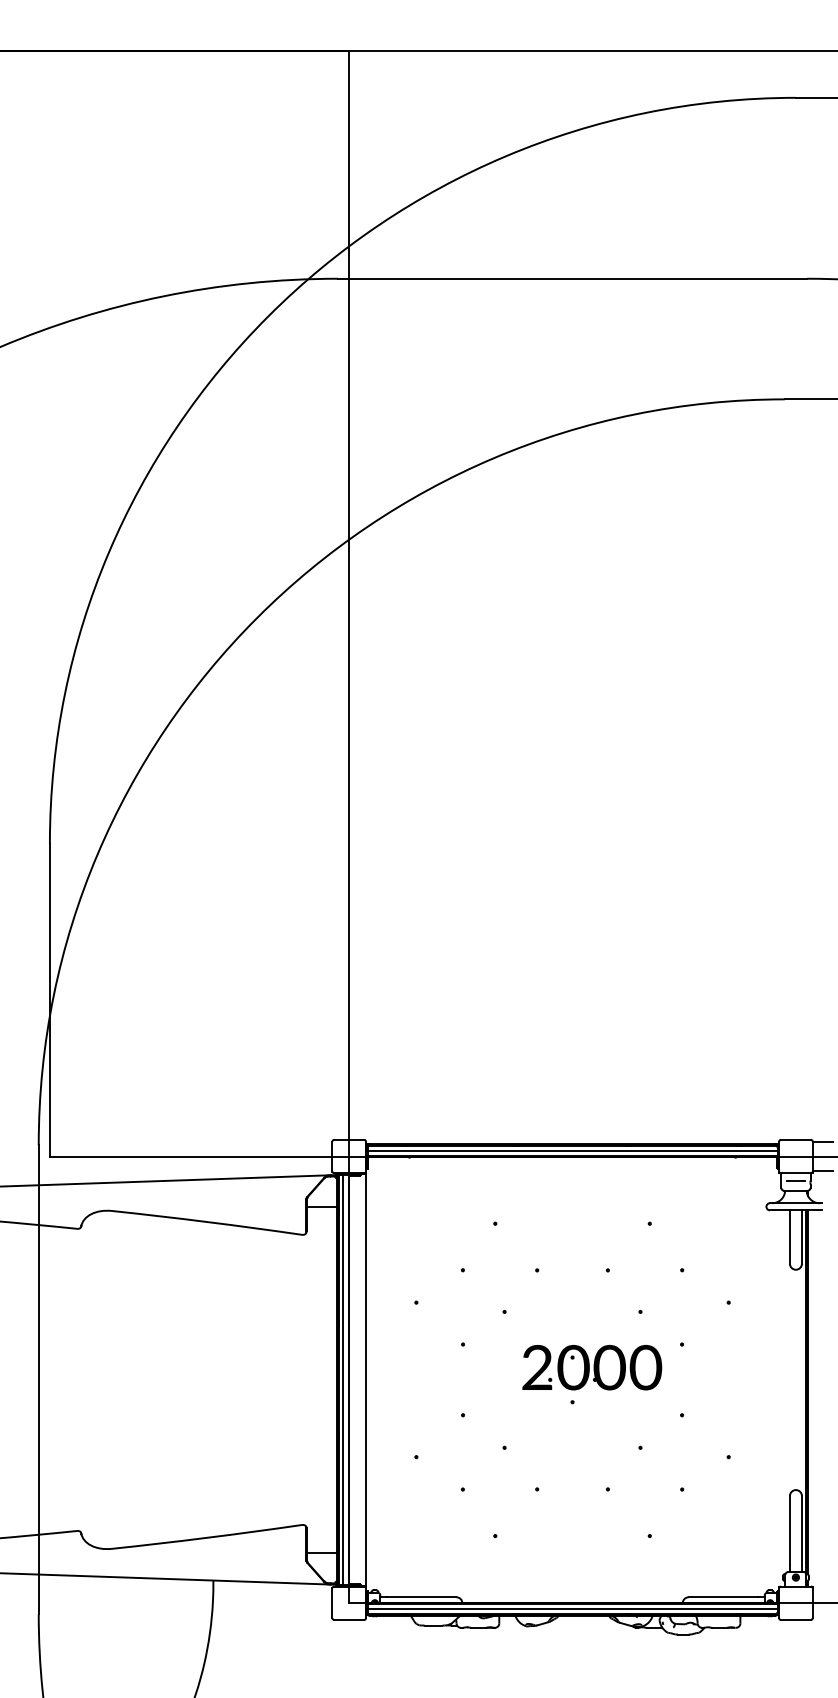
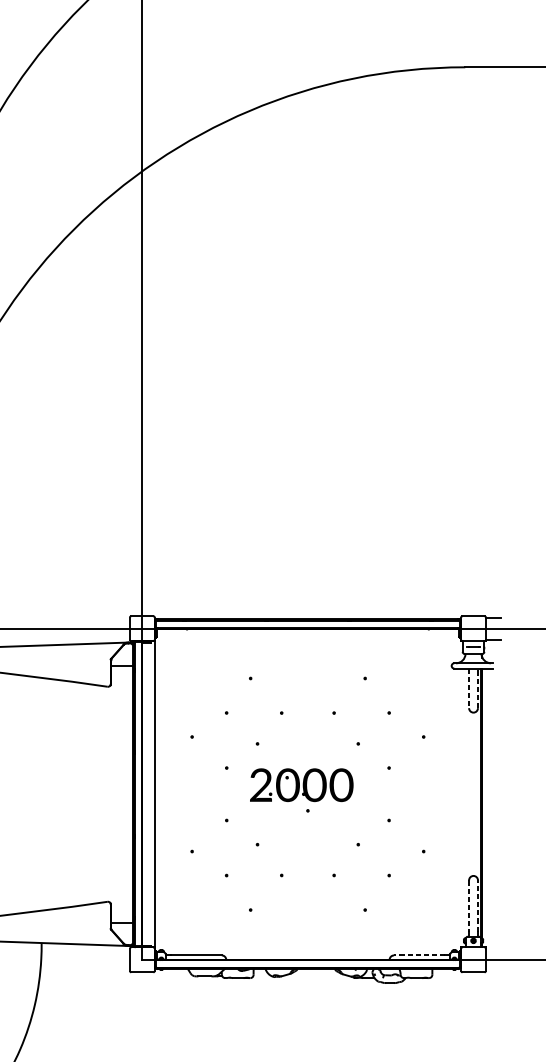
line: (572, 1150) -> (307, 624), removed
line: (789, 1237) -> (468, 688), solid -> dashed
line: (801, 1237) -> (477, 688), solid -> dashed
part: (592, 1367) -> (301, 785), moved
line: (343, 1379) -> (138, 793), removed
line: (789, 1530) -> (468, 905), solid -> dashed
line: (801, 1530) -> (477, 905), solid -> dashed
line: (723, 1597) -> (419, 955), solid -> dashed
line: (572, 1609) -> (307, 964), removed

